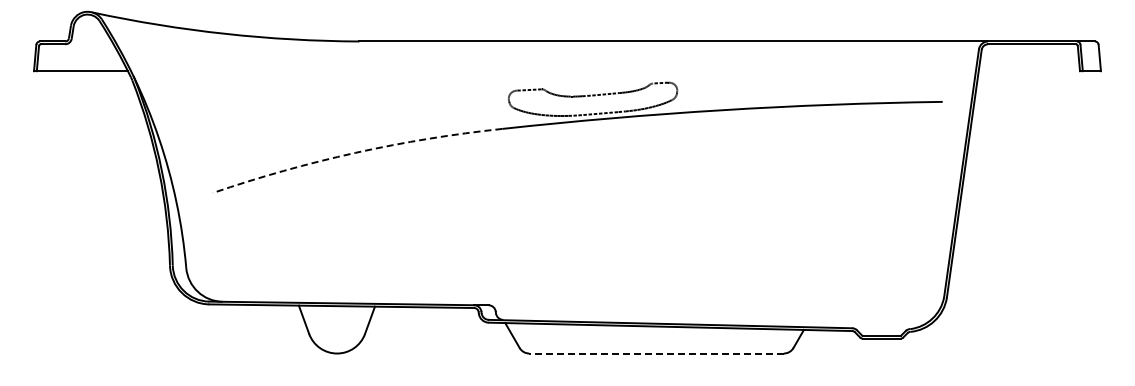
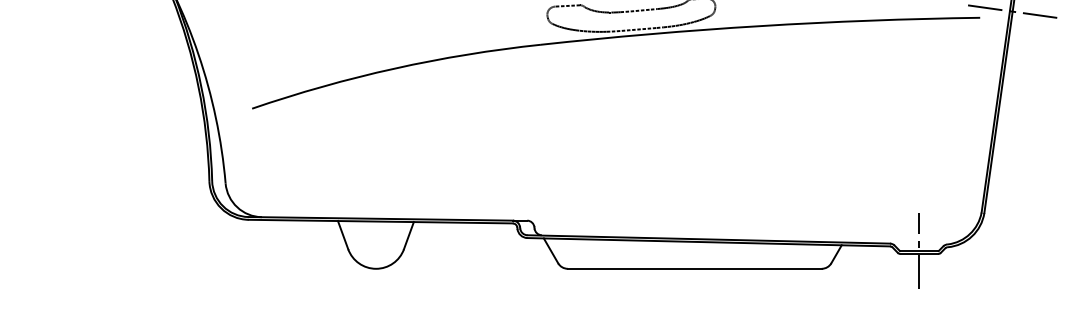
line: (974, 95) -> (1011, 11), added
arc: (355, 152) -> (394, 68), dashed -> solid
line: (881, 335) -> (919, 250), added
line: (656, 353) -> (694, 268), dashed -> solid

